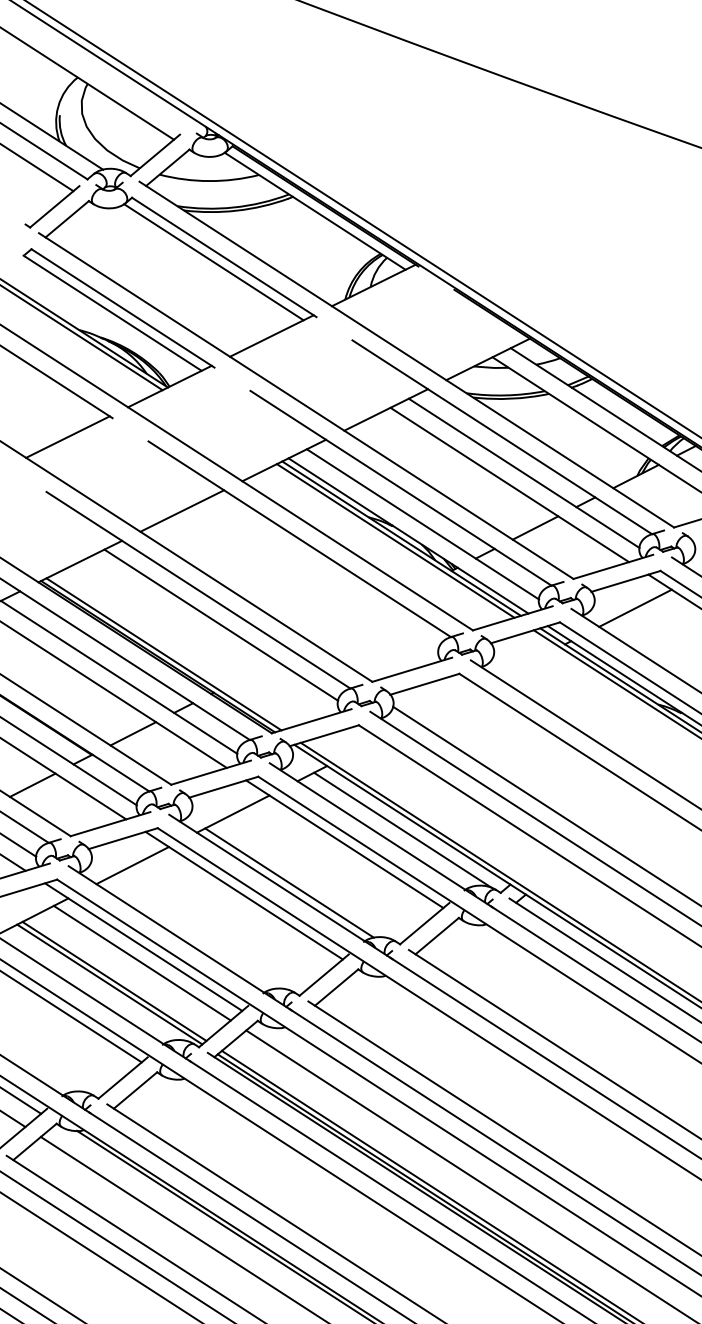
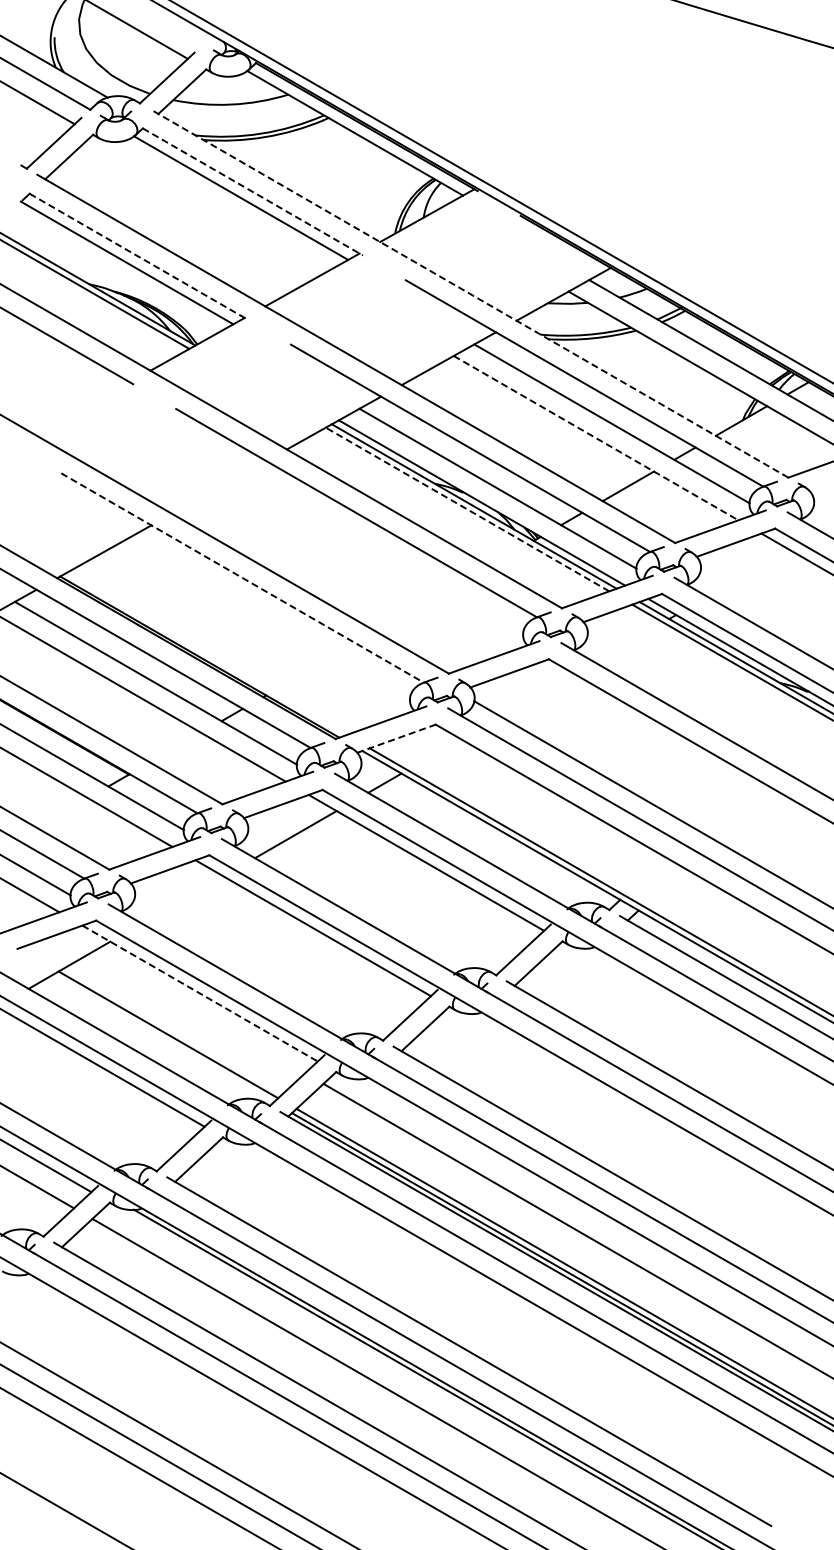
line: (224, 257) -> (253, 192), solid -> dashed
line: (123, 309) -> (139, 257), solid -> dashed
line: (406, 354) -> (469, 293), solid -> dashed
line: (67, 436) -> (82, 408), removed
line: (510, 485) -> (596, 438), solid -> dashed
line: (182, 511) -> (219, 487), removed
line: (395, 540) -> (467, 509), solid -> dashed
line: (199, 590) -> (243, 578), solid -> dashed
line: (635, 607) -> (748, 572), removed
line: (220, 624) -> (270, 616), removed
line: (164, 654) -> (206, 654), removed
line: (133, 733) -> (175, 747), removed
line: (324, 735) -> (396, 738), solid -> dashed
line: (32, 784) -> (62, 812), removed
line: (402, 830) -> (492, 843), removed
line: (132, 865) -> (182, 899), removed
line: (289, 882) -> (364, 910), removed
line: (144, 947) -> (200, 993), solid -> dashed
line: (142, 963) -> (199, 1012), removed
line: (109, 984) -> (162, 1038), removed

